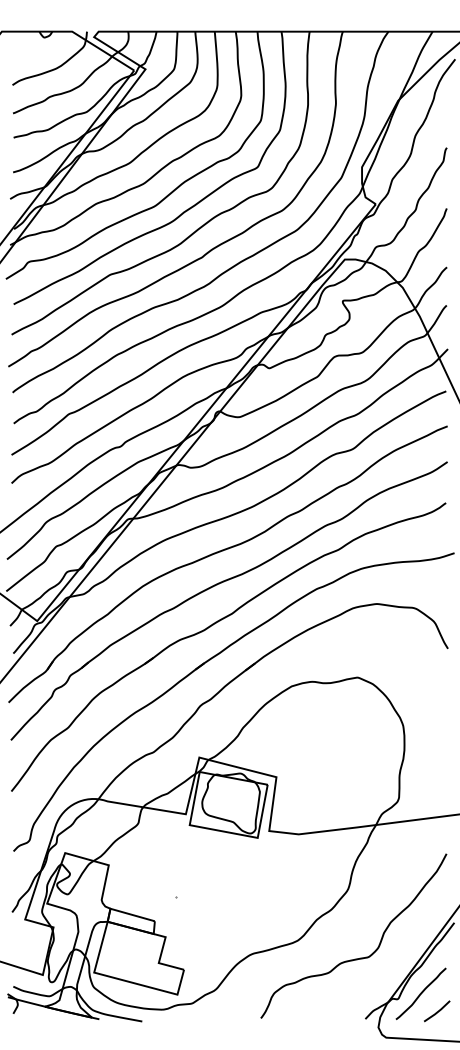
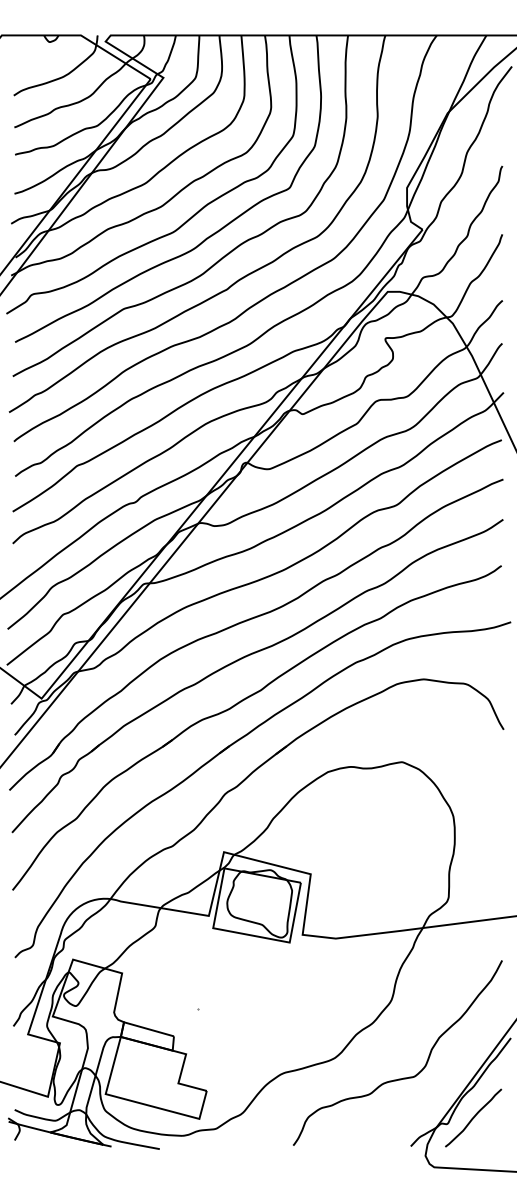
line: (437, 1011) -> (491, 1137), removed

